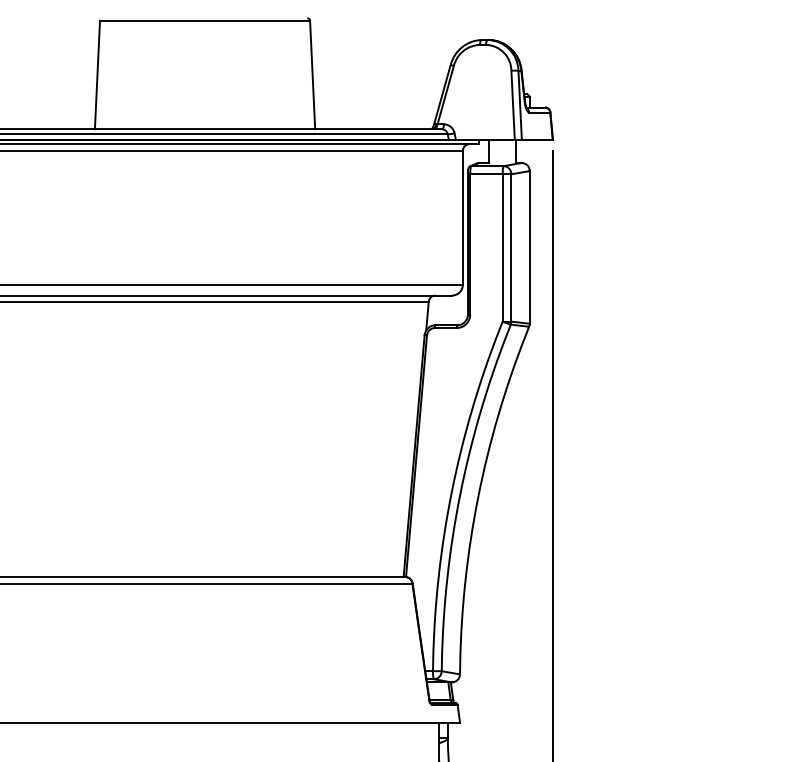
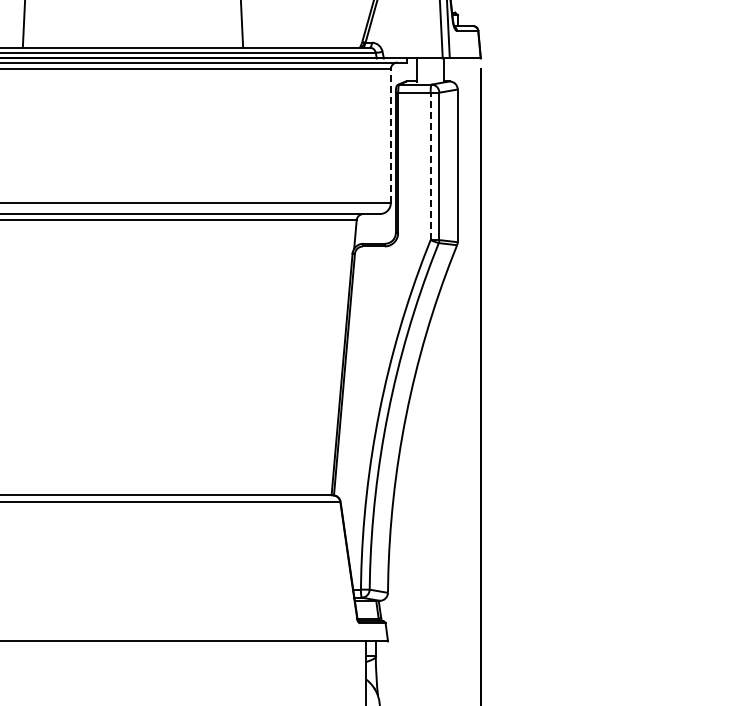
line: (462, 217) -> (390, 135), solid -> dashed
line: (502, 247) -> (430, 165), solid -> dashed

